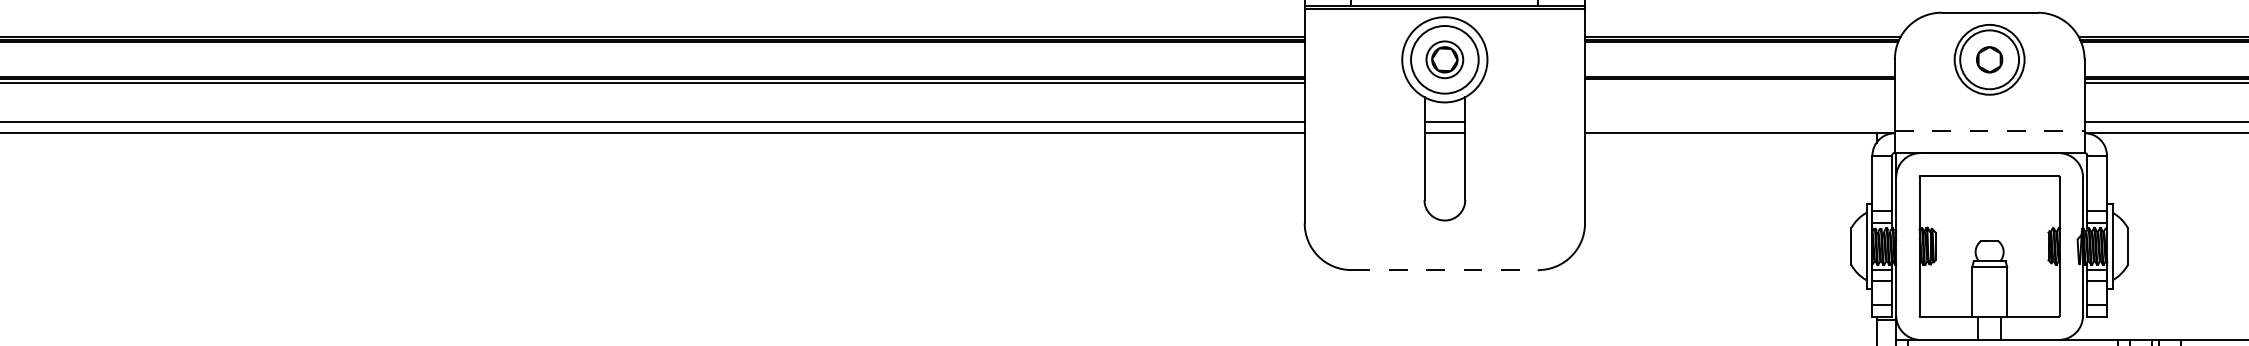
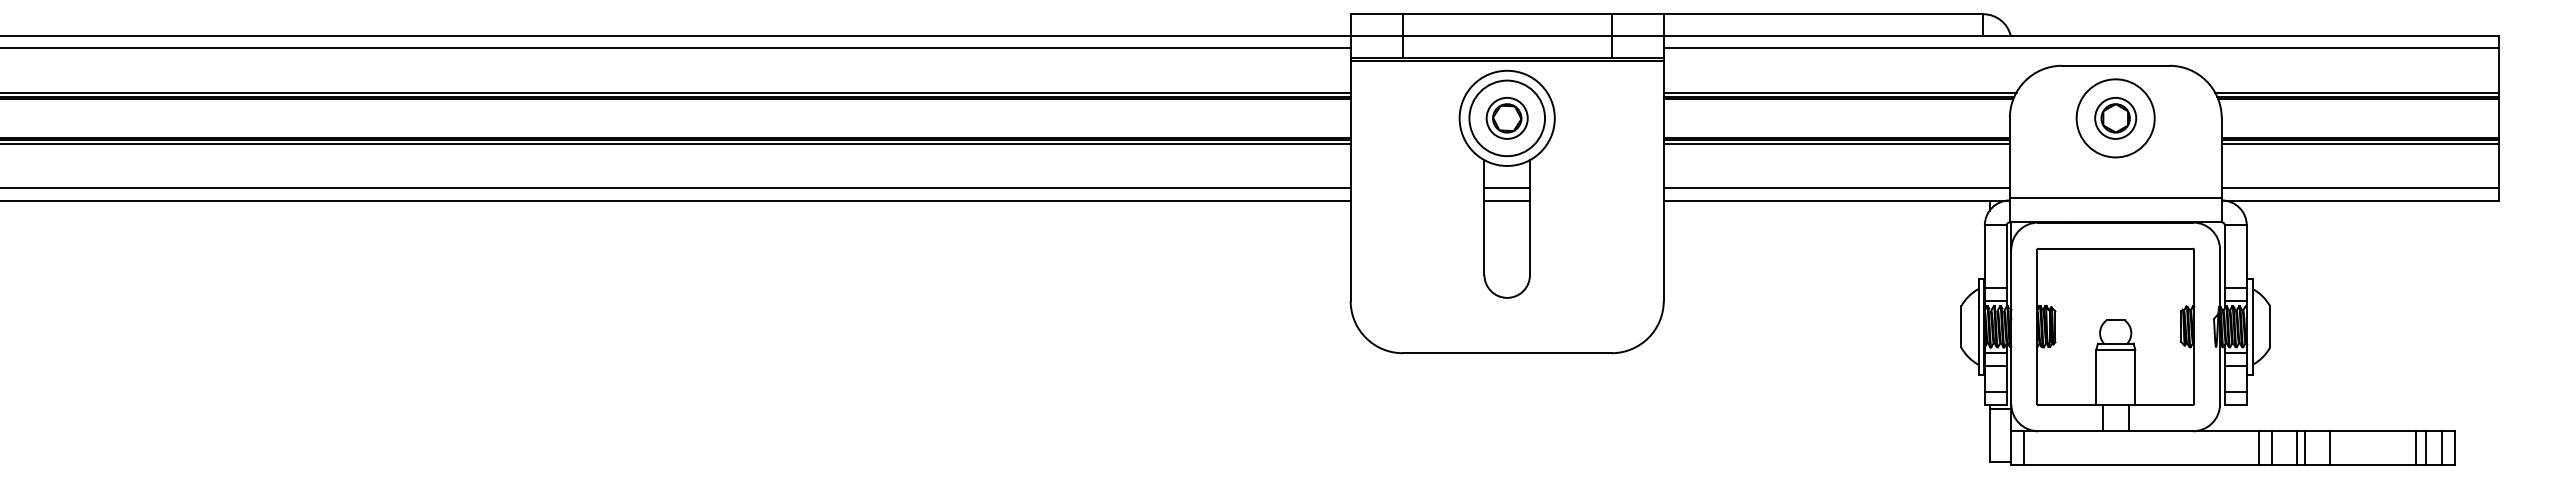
circle: (1989, 59) -> (2115, 117), size x0.62
line: (1739, 83) -> (1836, 144), added
line: (1739, 122) -> (1836, 188), added
line: (1989, 130) -> (2115, 197), dashed -> solid
line: (1445, 270) -> (1507, 353), dashed -> solid

